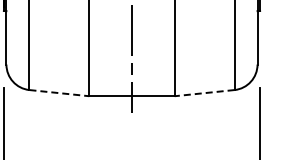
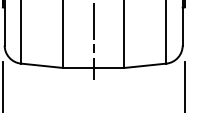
line: (59, 93) -> (42, 66), dashed -> solid
line: (204, 93) -> (145, 66), dashed -> solid

